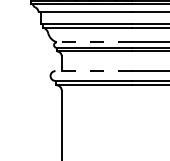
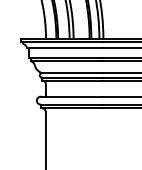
line: (94, 42) -> (72, 73), dashed -> solid
line: (92, 70) -> (71, 96), dashed -> solid

